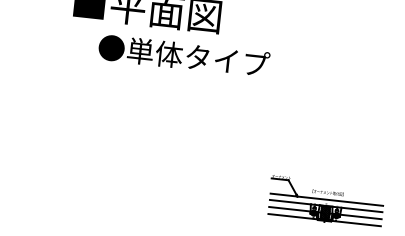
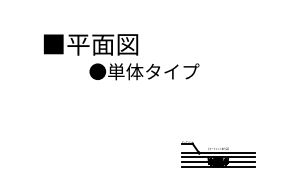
text: (184, 55) -> (144, 71), moved

